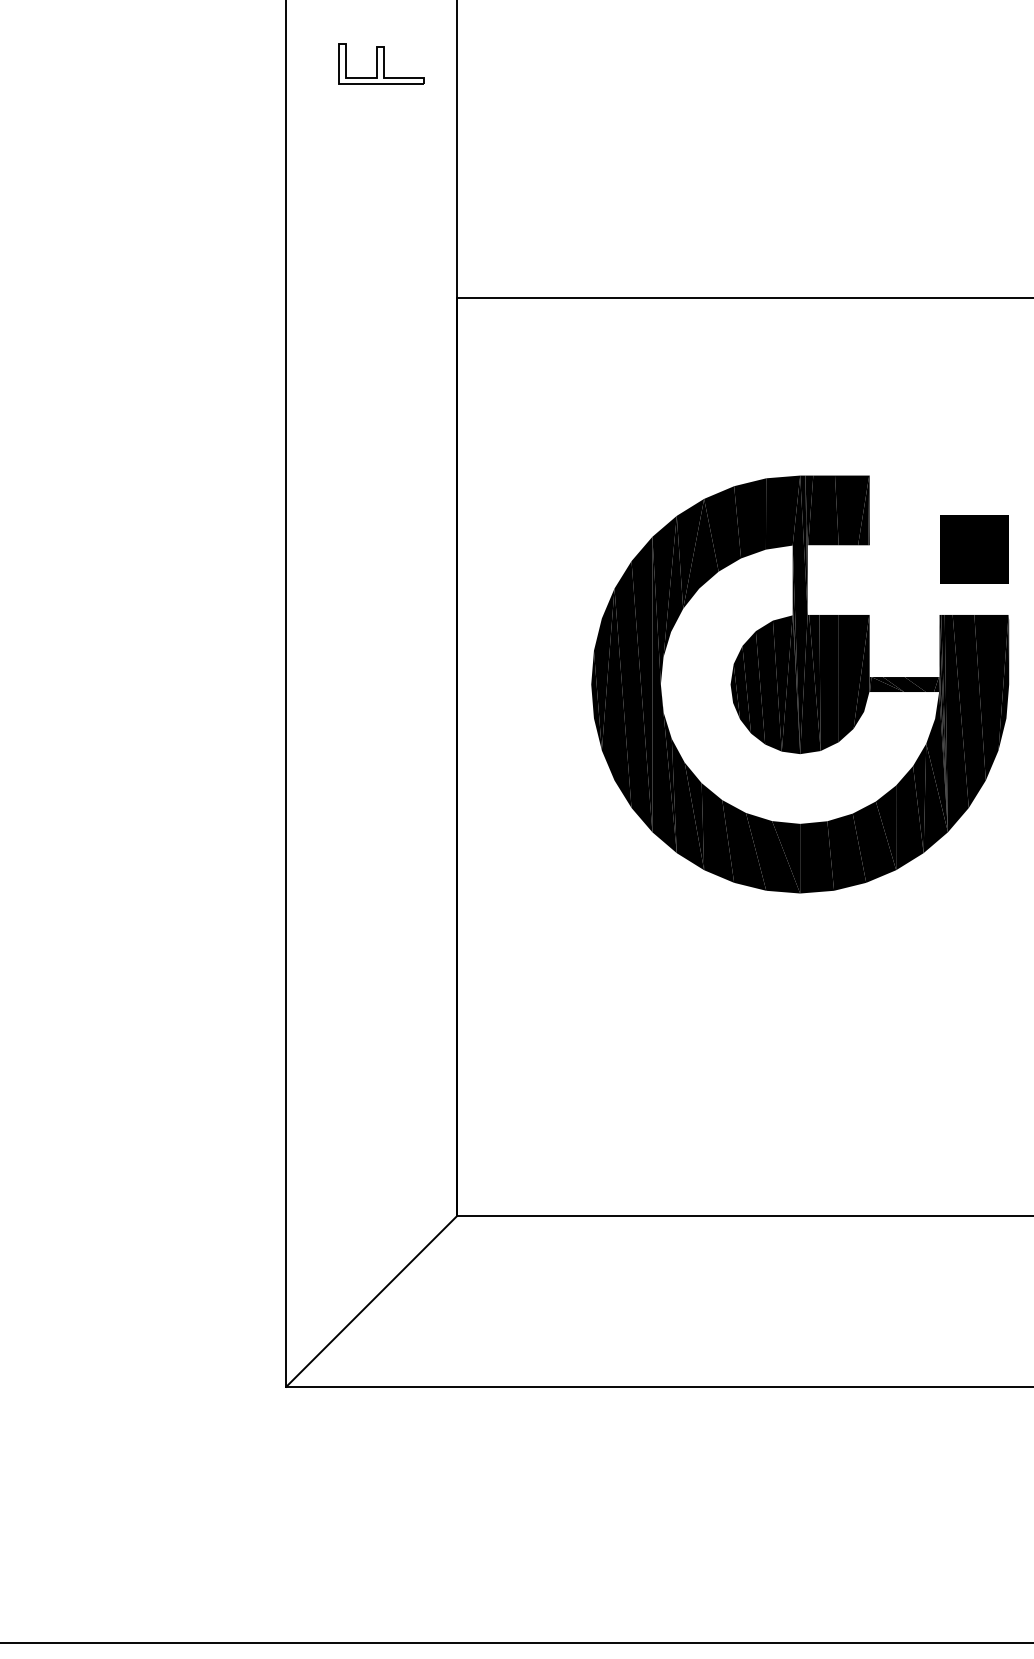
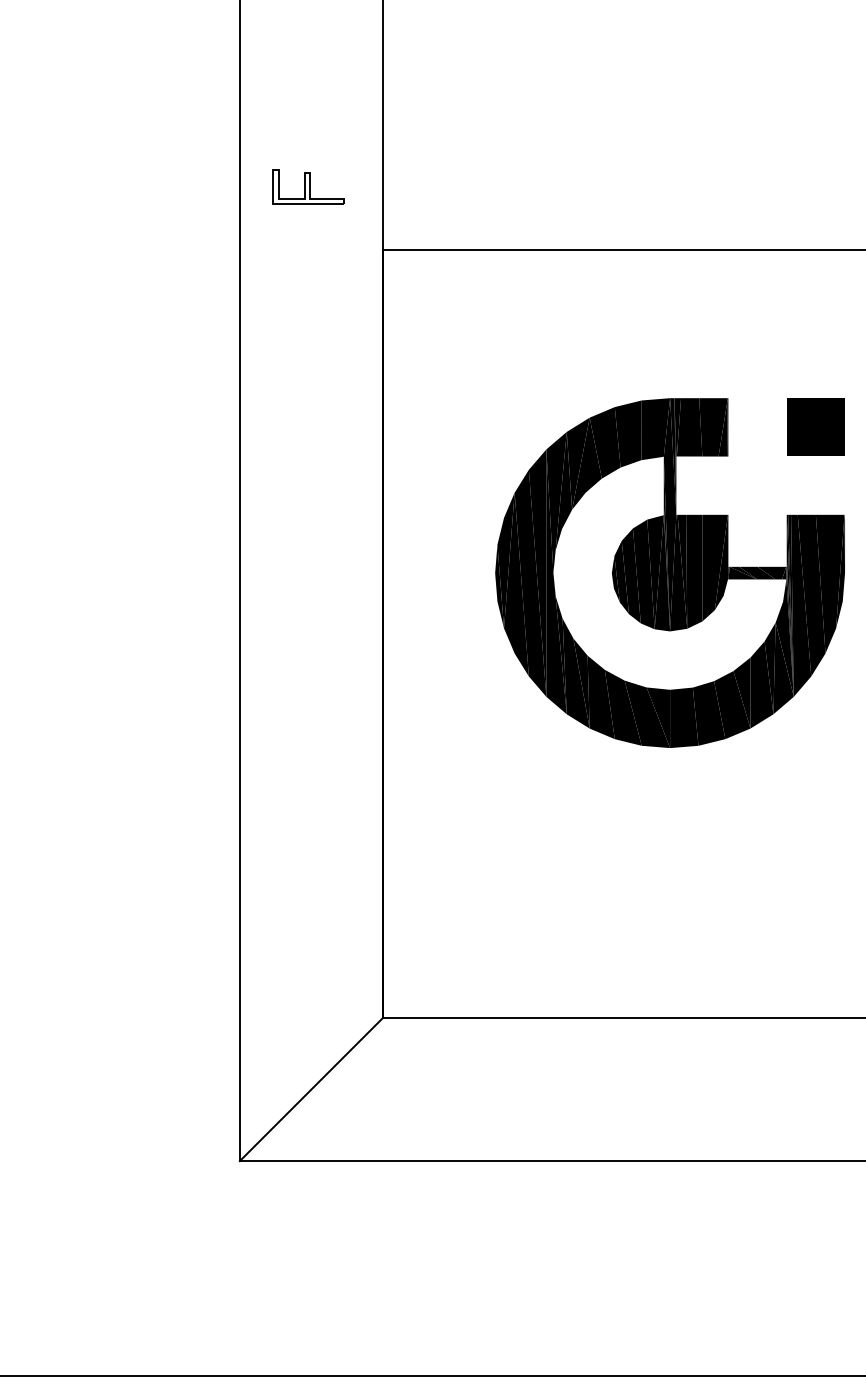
part: (381, 63) -> (308, 186), moved
part: (974, 549) -> (816, 427), moved

